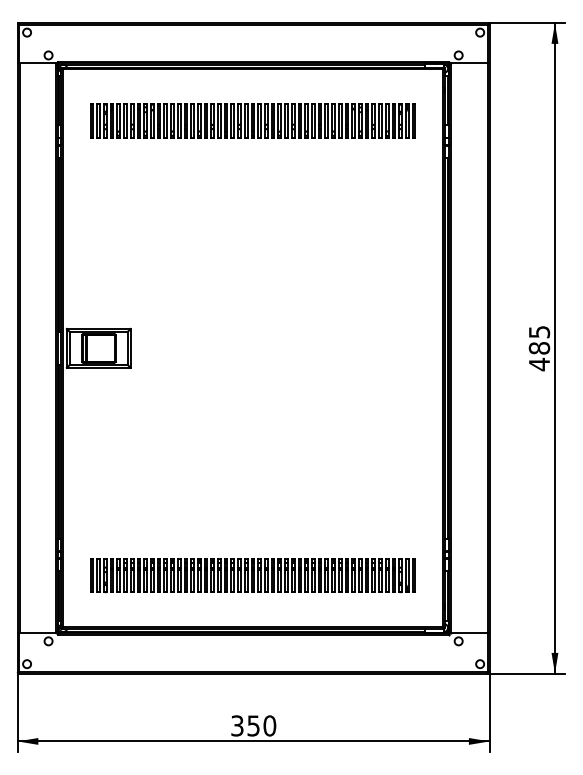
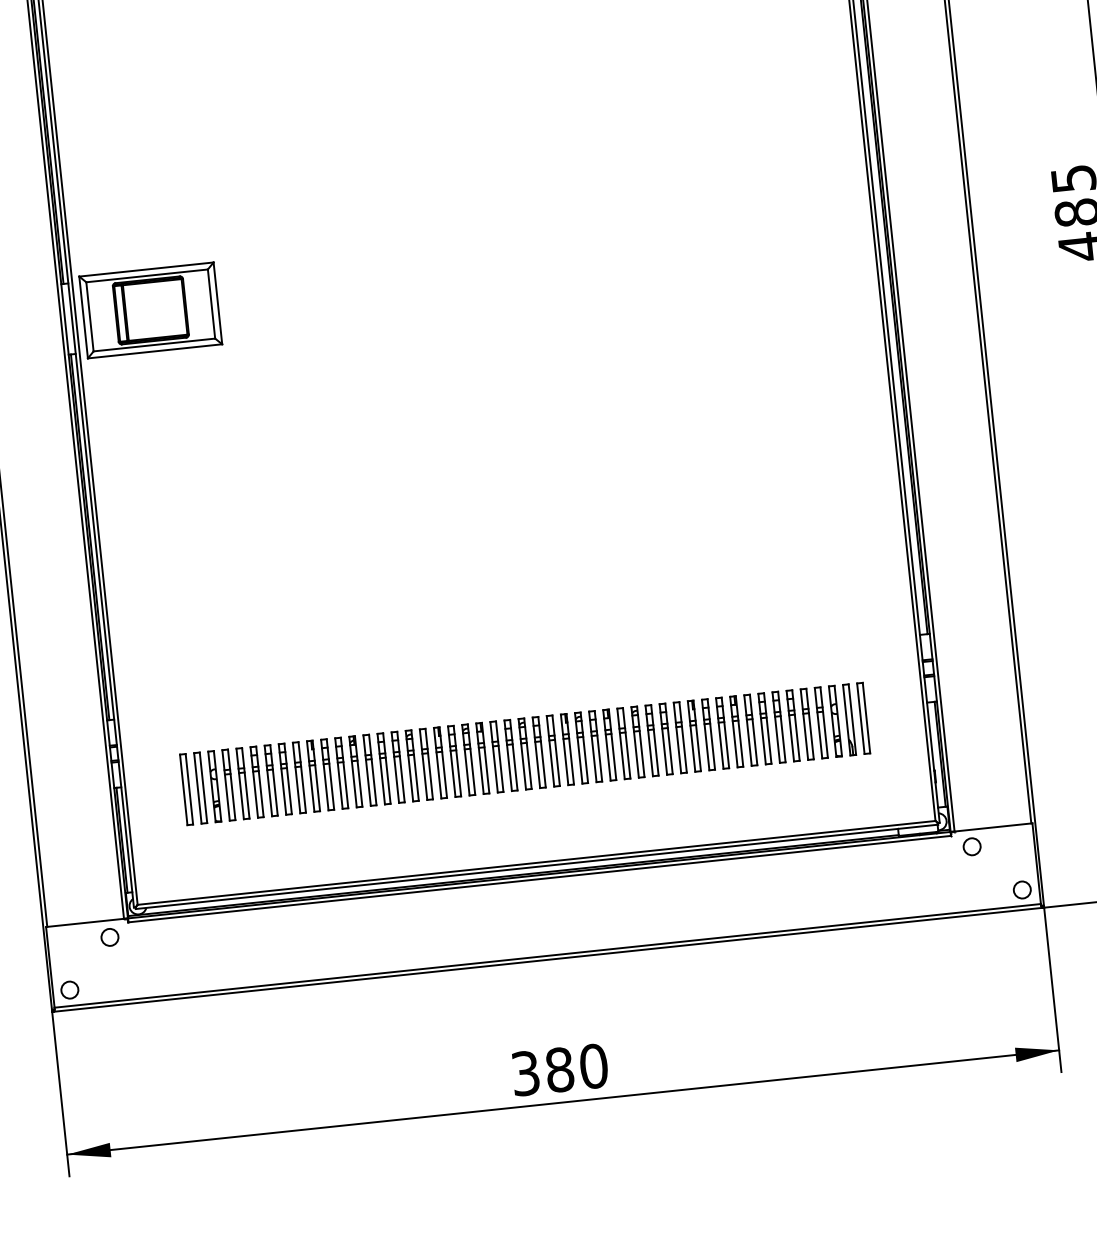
text: (253, 725) -> (559, 1069), 350 -> 380

